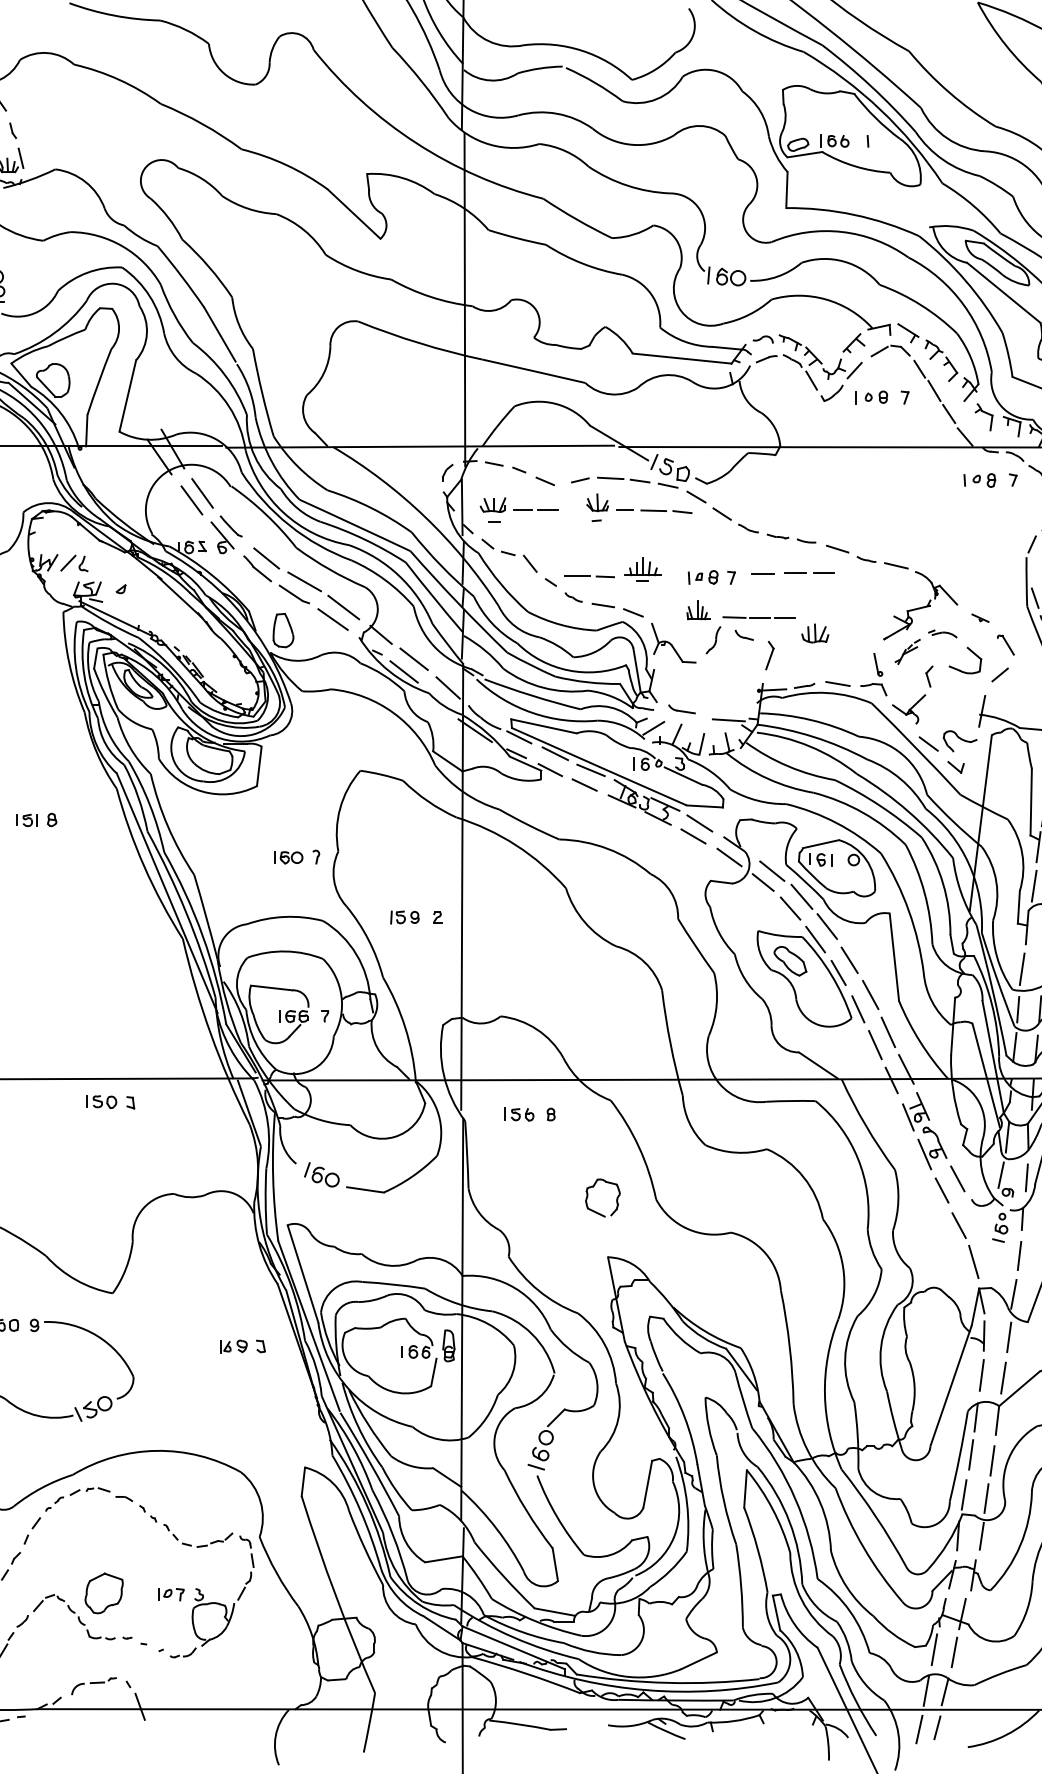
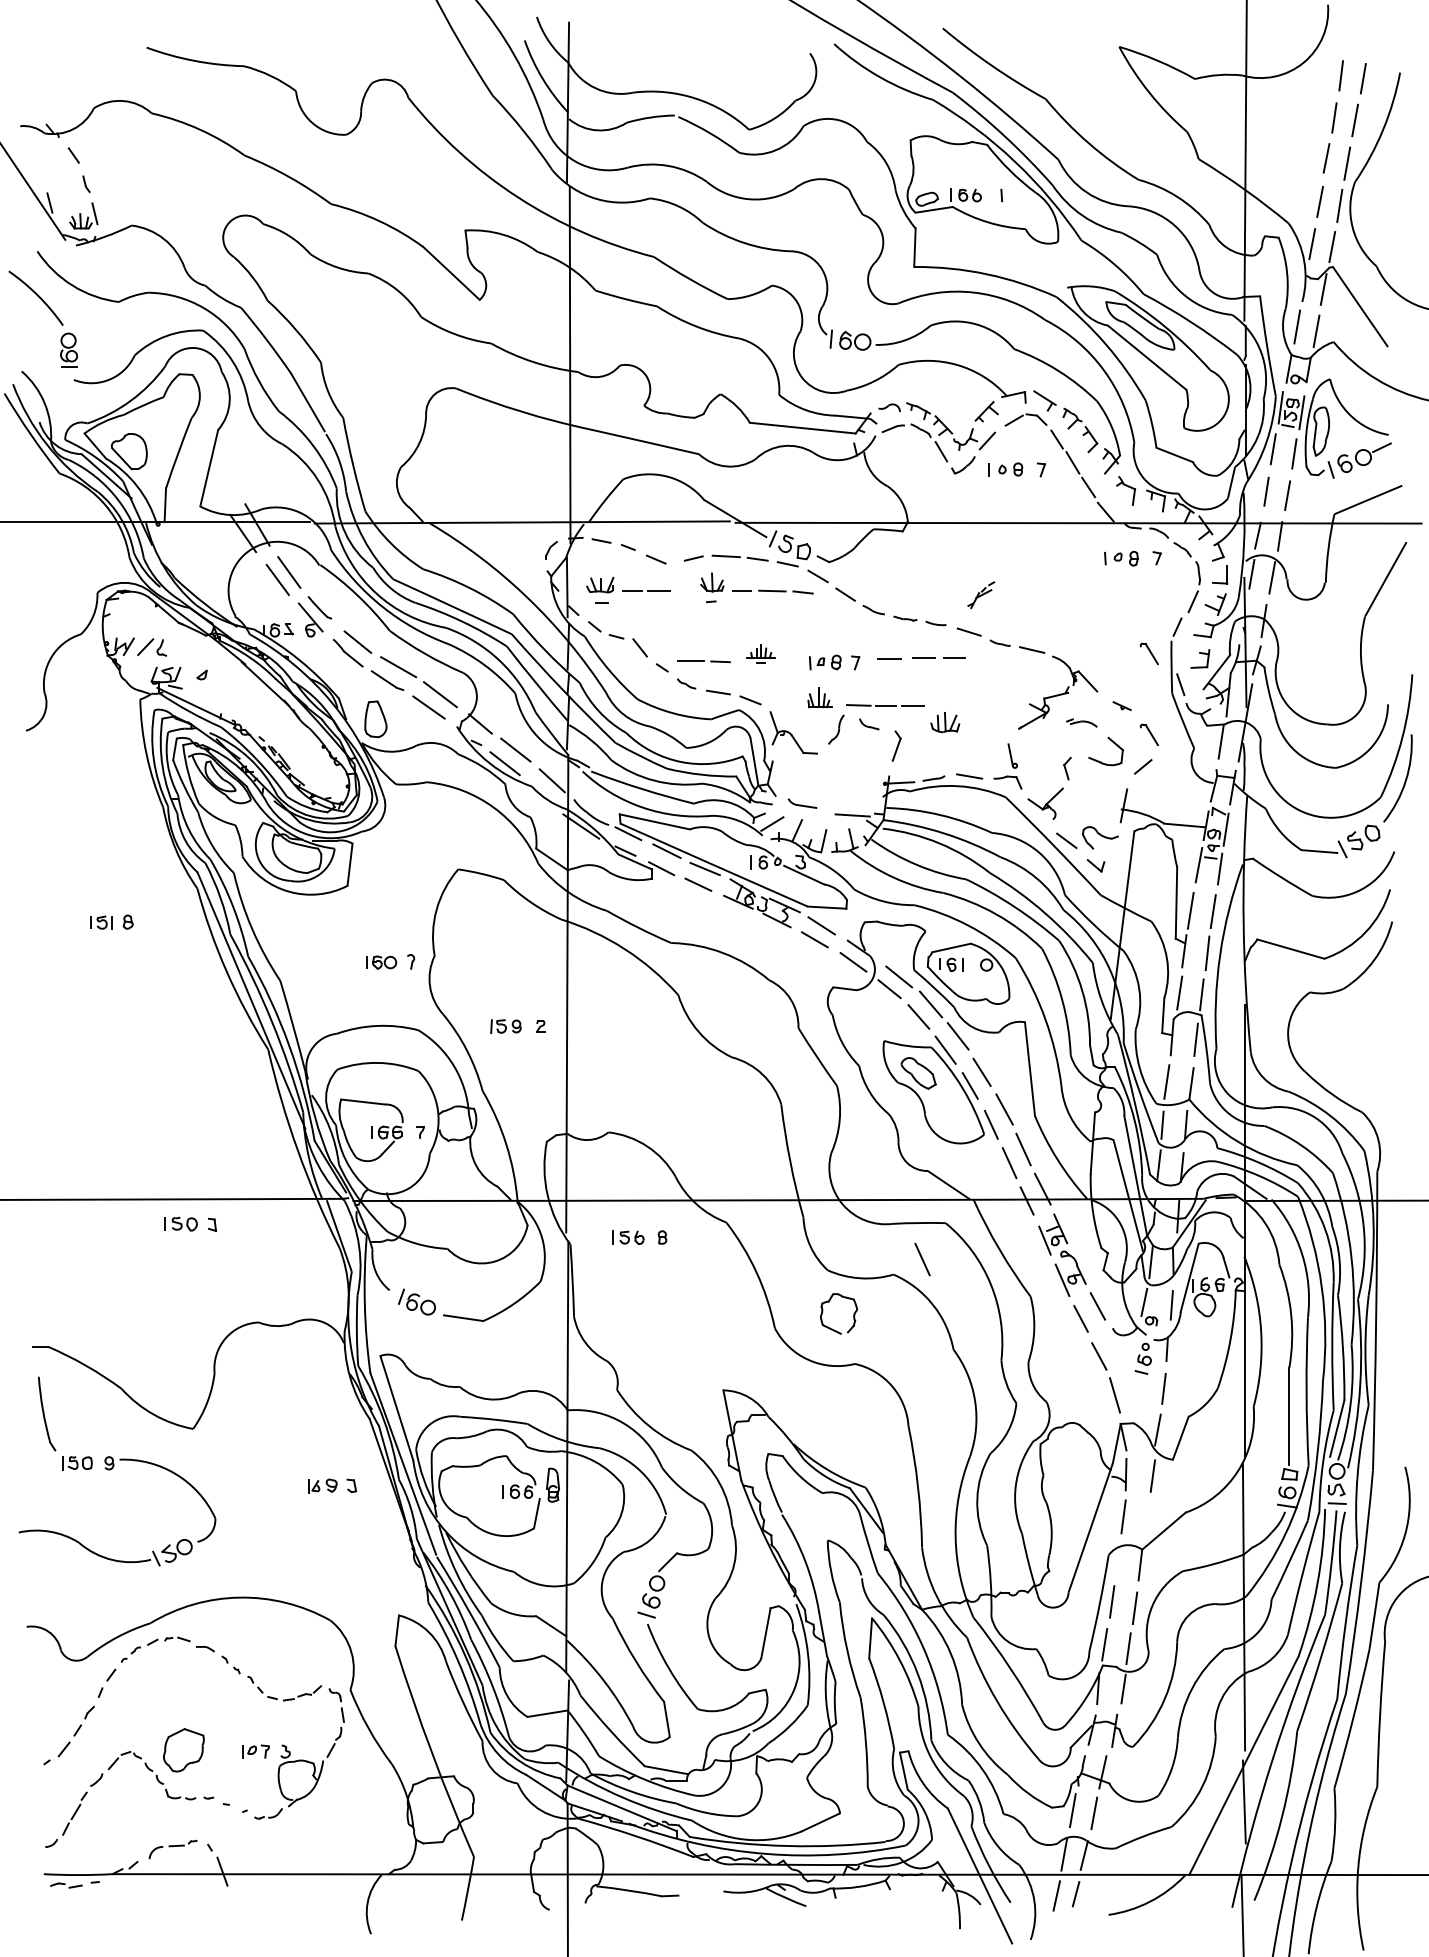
part: (642, 569) -> (760, 653), size x0.7
part: (1005, 569) -> (1148, 653), added
part: (907, 652) -> (981, 595), moved
line: (793, 1135) -> (922, 1259), added
part: (616, 1197) -> (853, 1313), moved
line: (1003, 1377) -> (1146, 1519), removed
line: (976, 1417) -> (1117, 1561), removed

